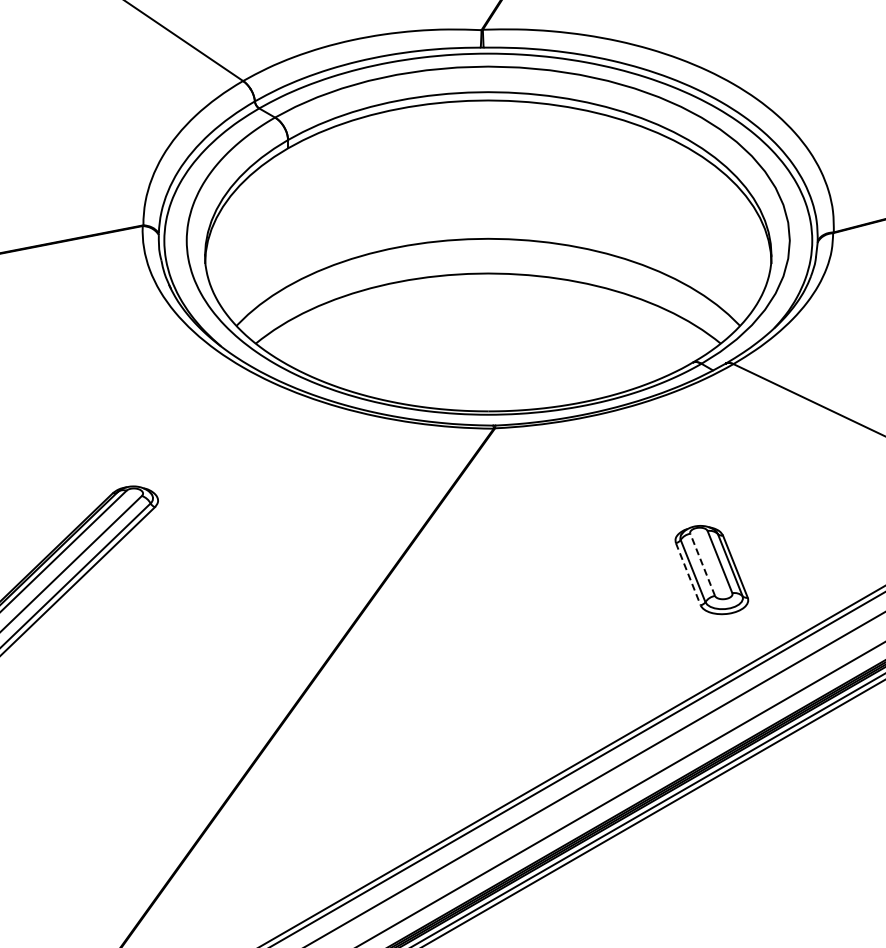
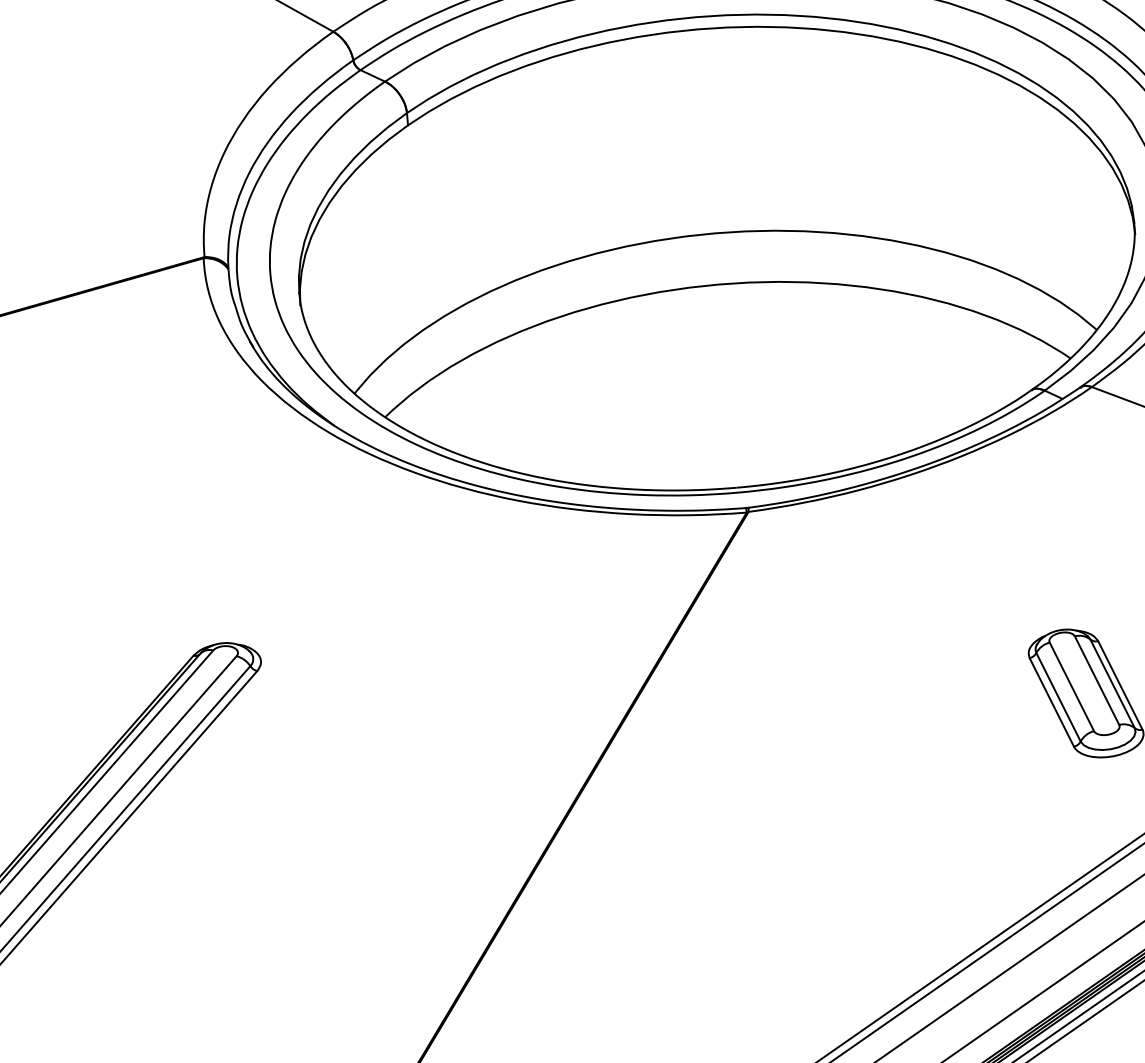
line: (702, 564) -> (1071, 686), dashed -> solid
line: (688, 574) -> (1052, 702), dashed -> solid

